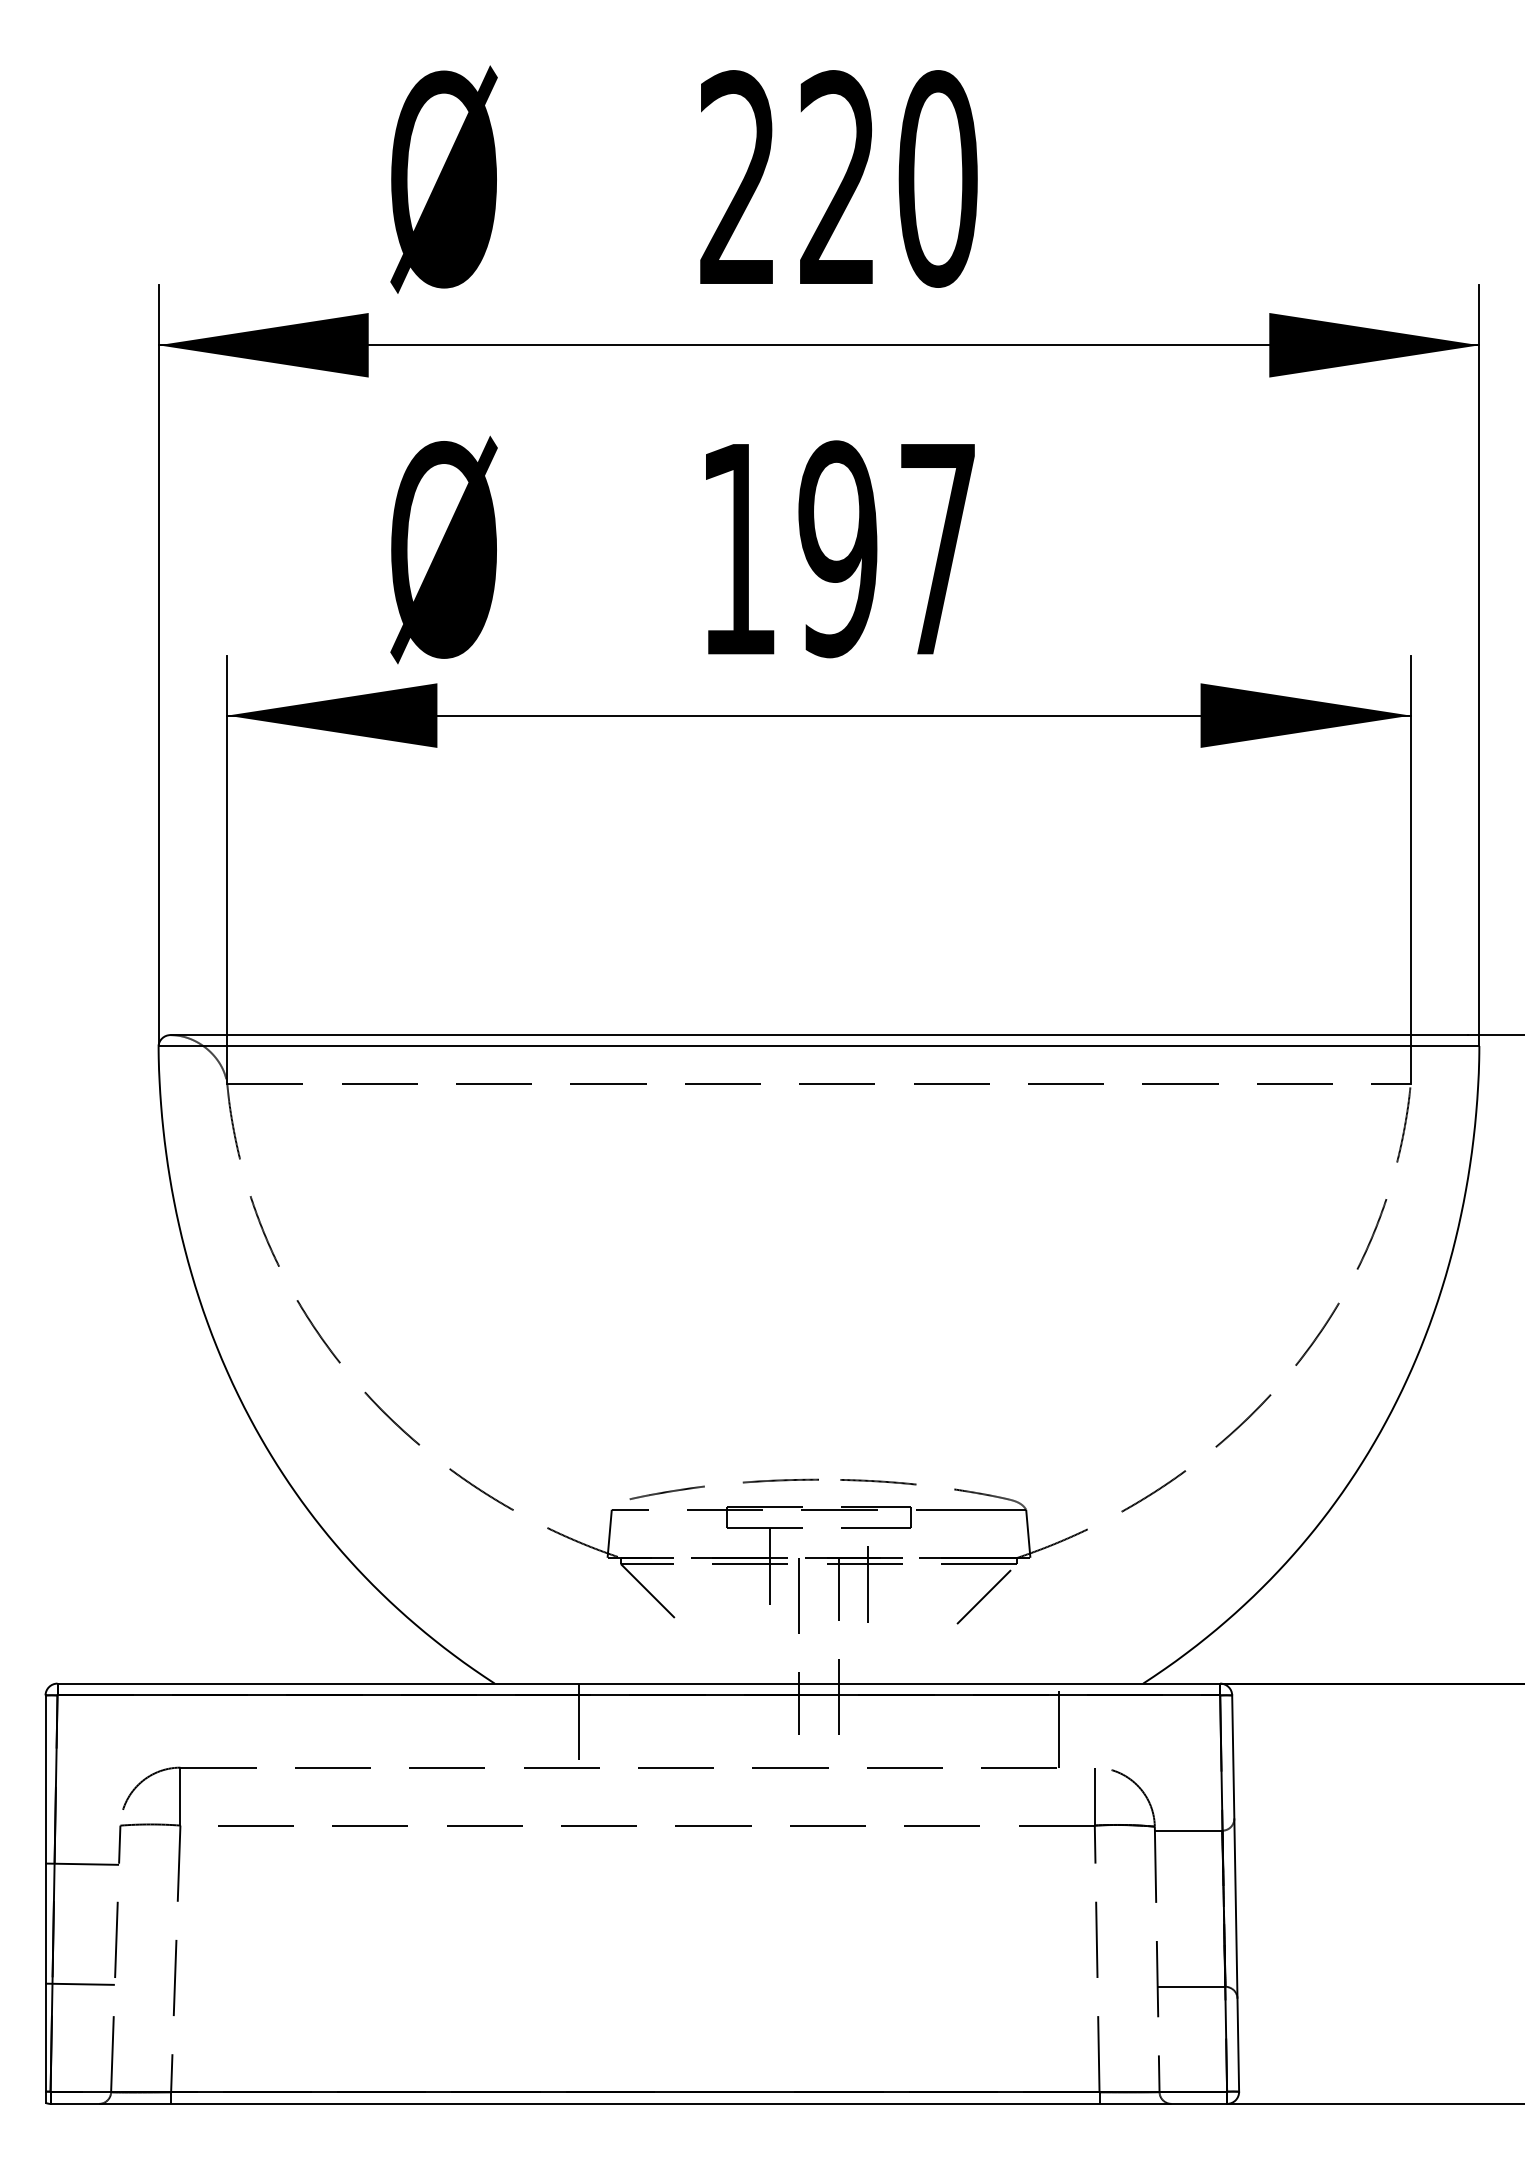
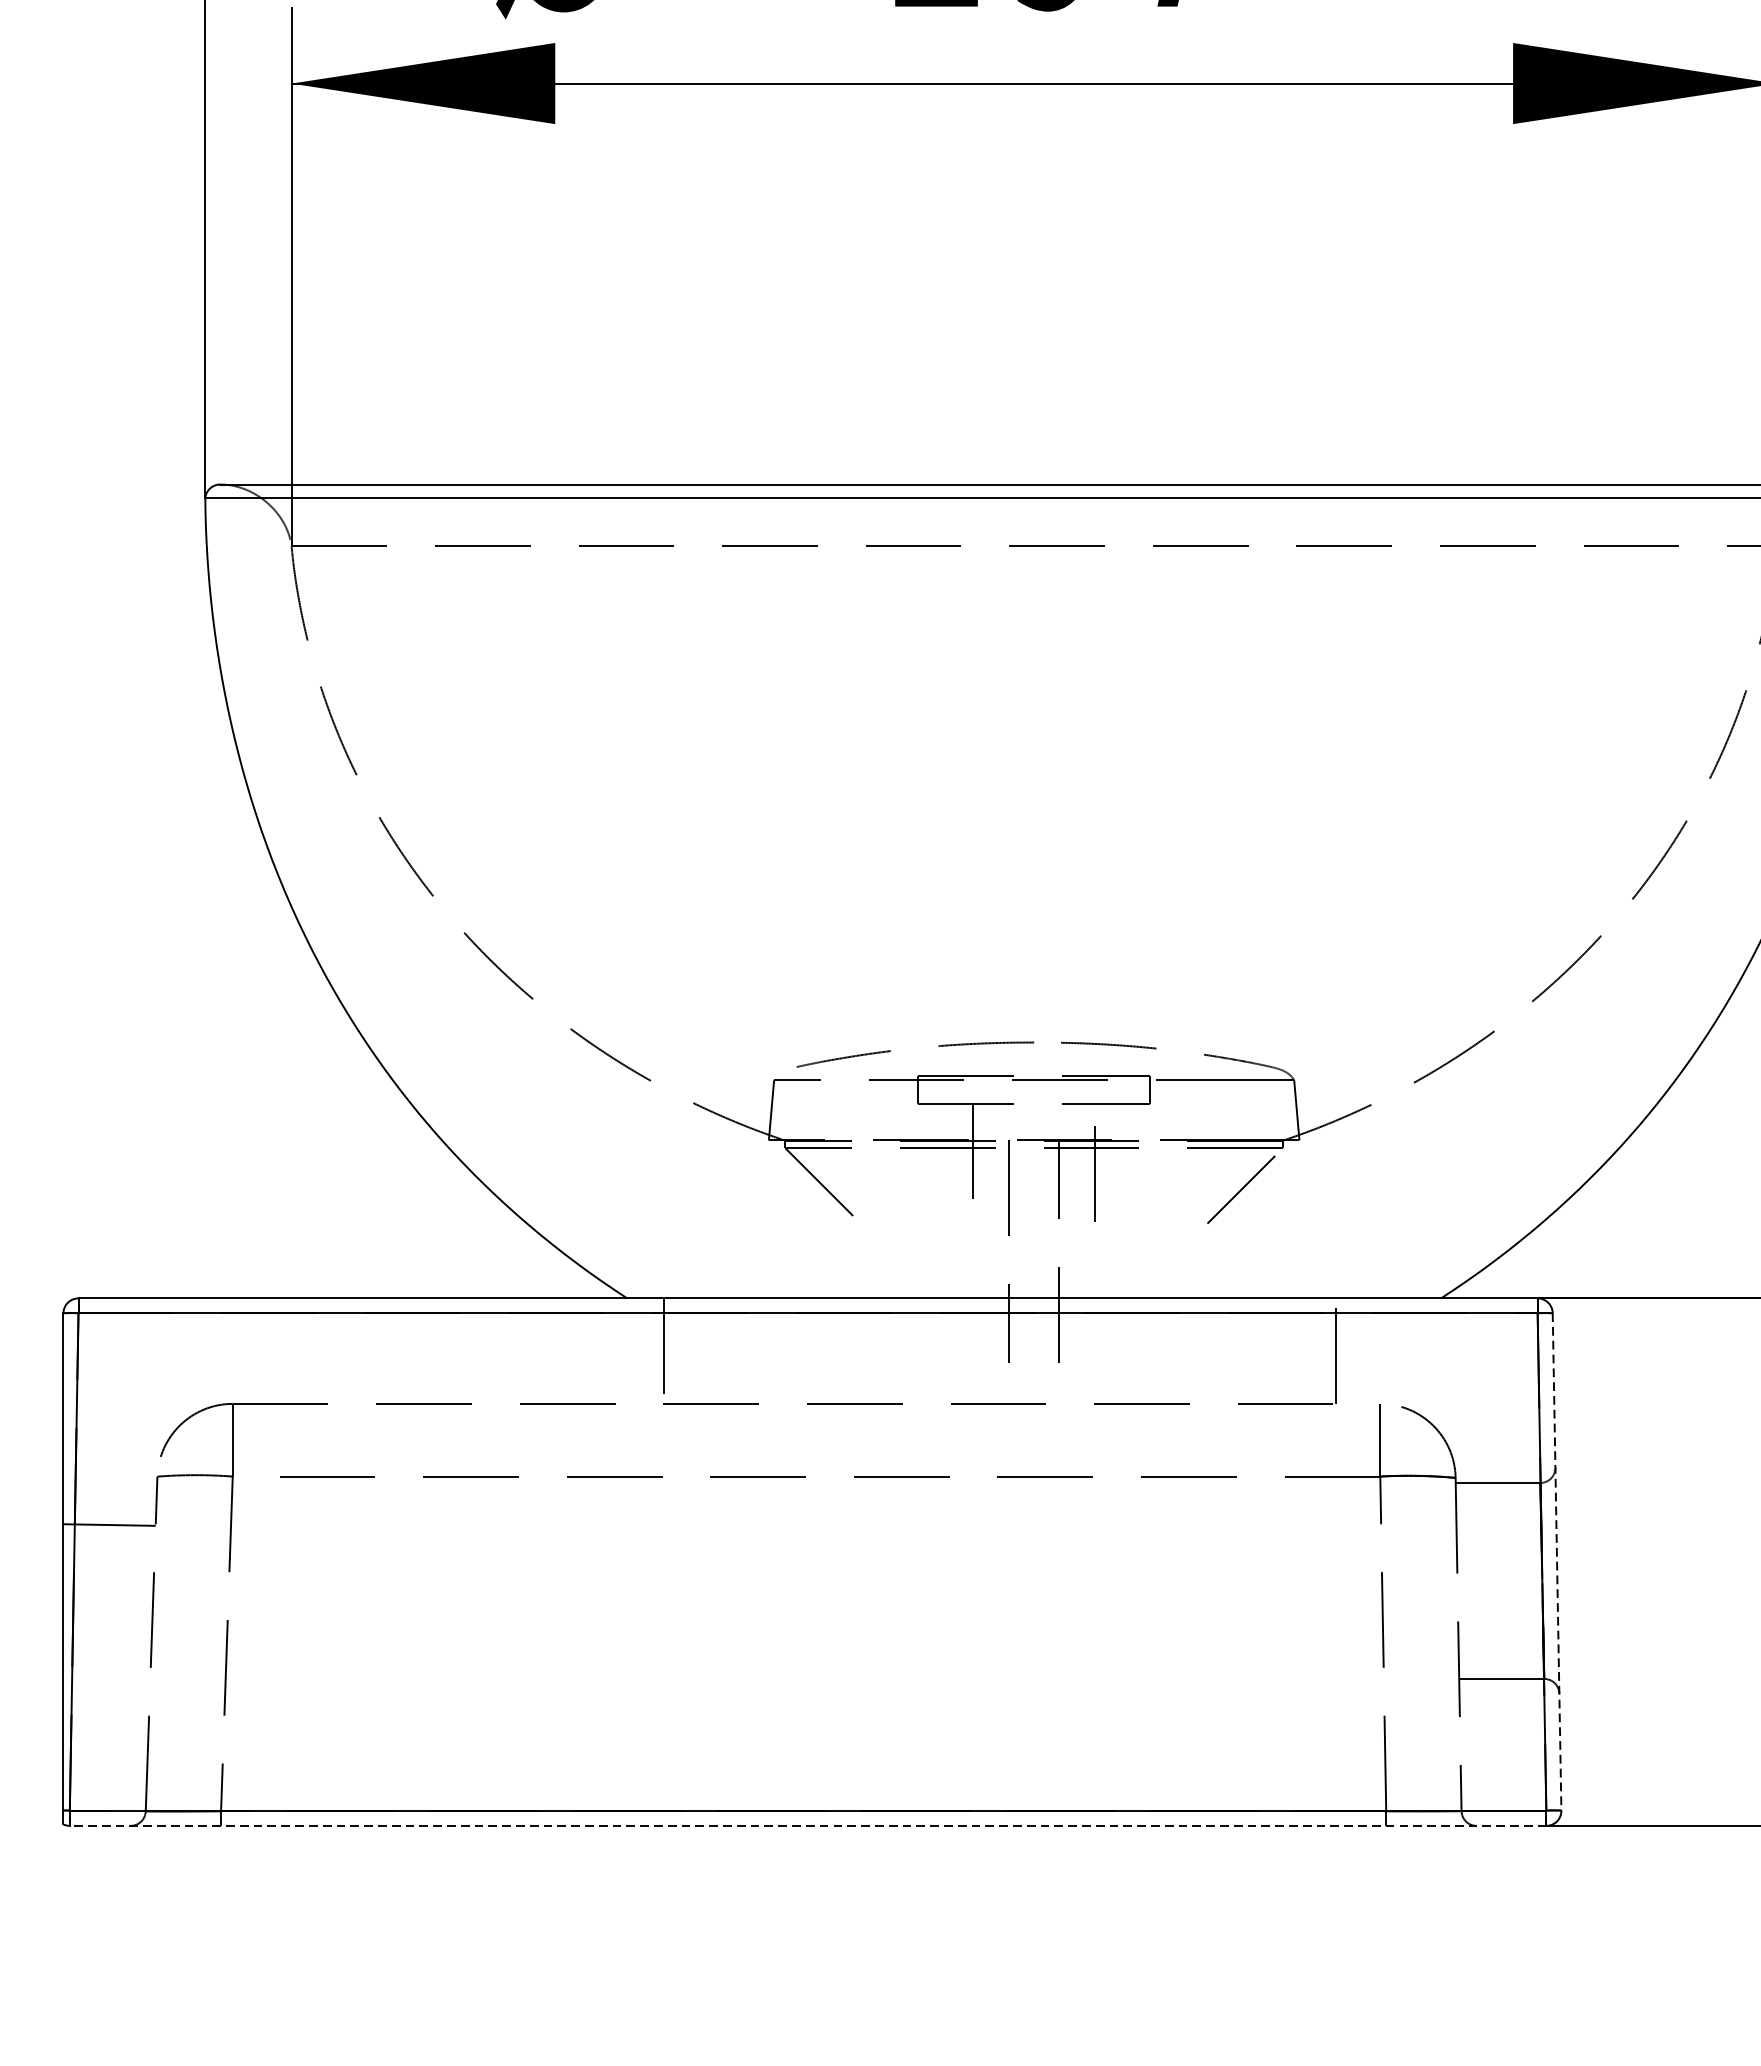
line: (578, 1725) -> (663, 1350), moved
line: (1235, 1894) -> (1556, 1563), solid -> dashed
line: (79, 1983) -> (106, 1674), removed
line: (638, 2103) -> (807, 1825), solid -> dashed

